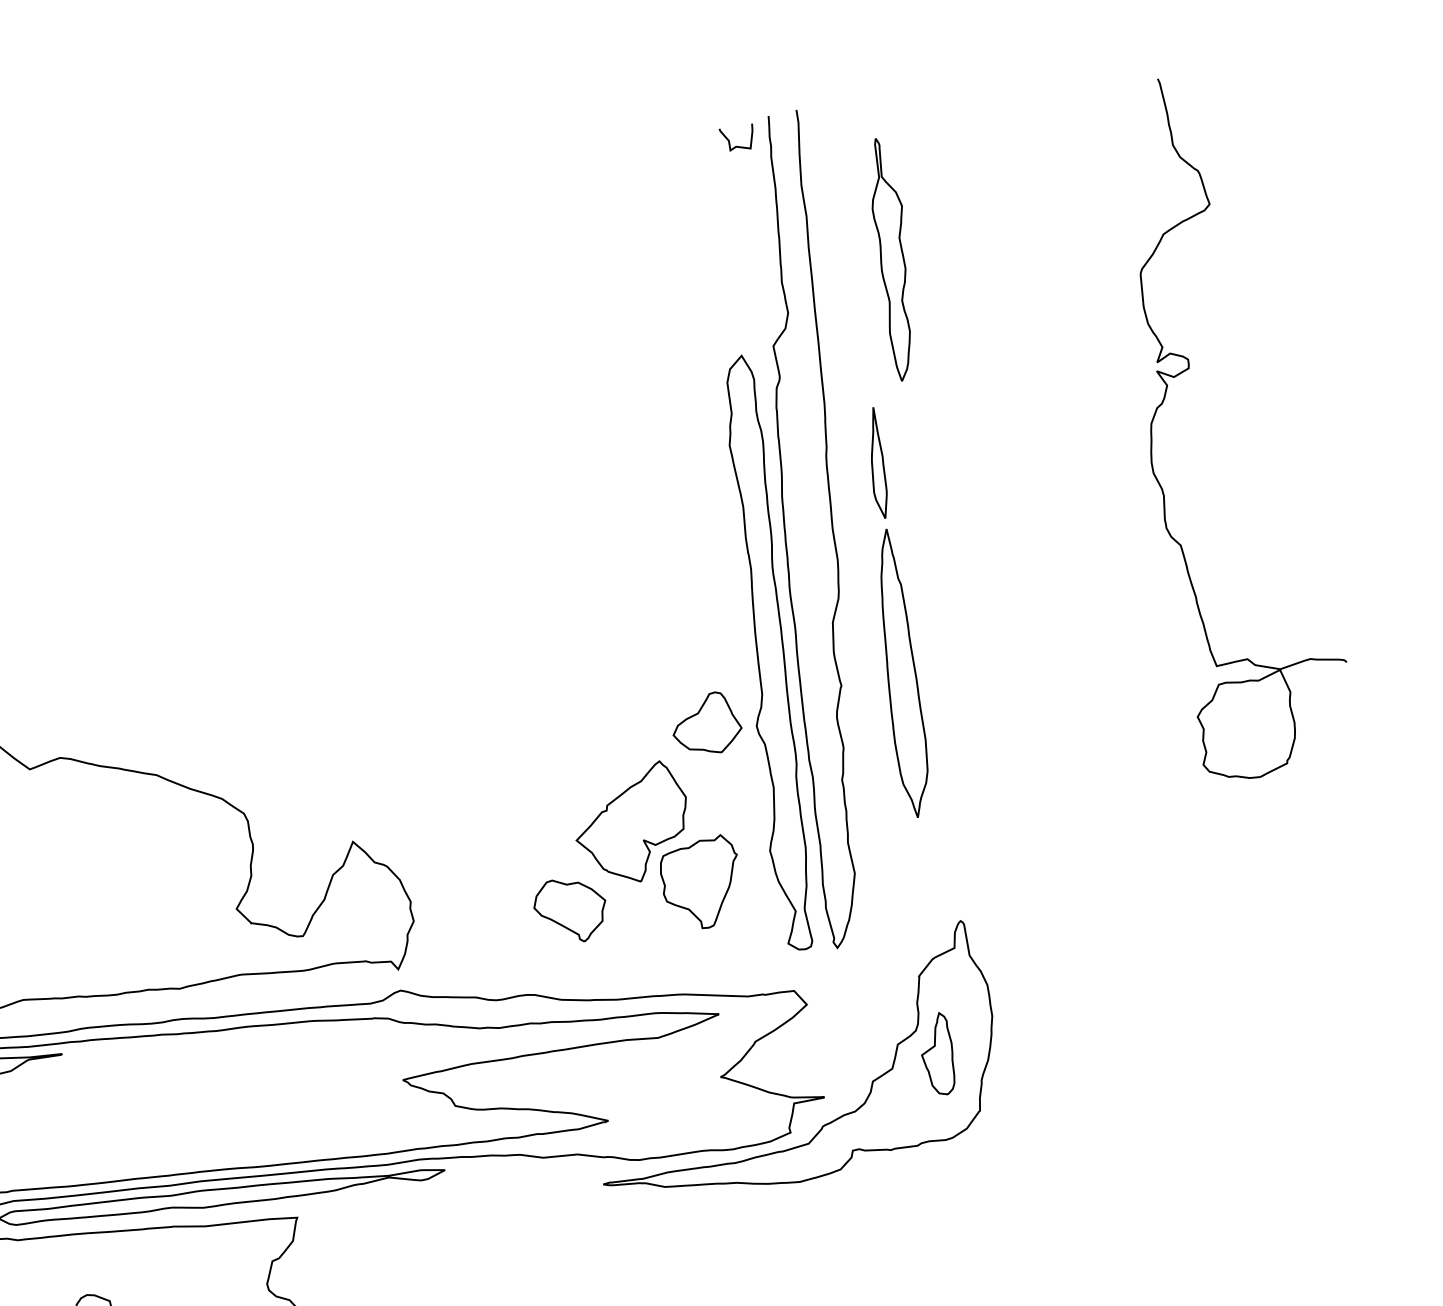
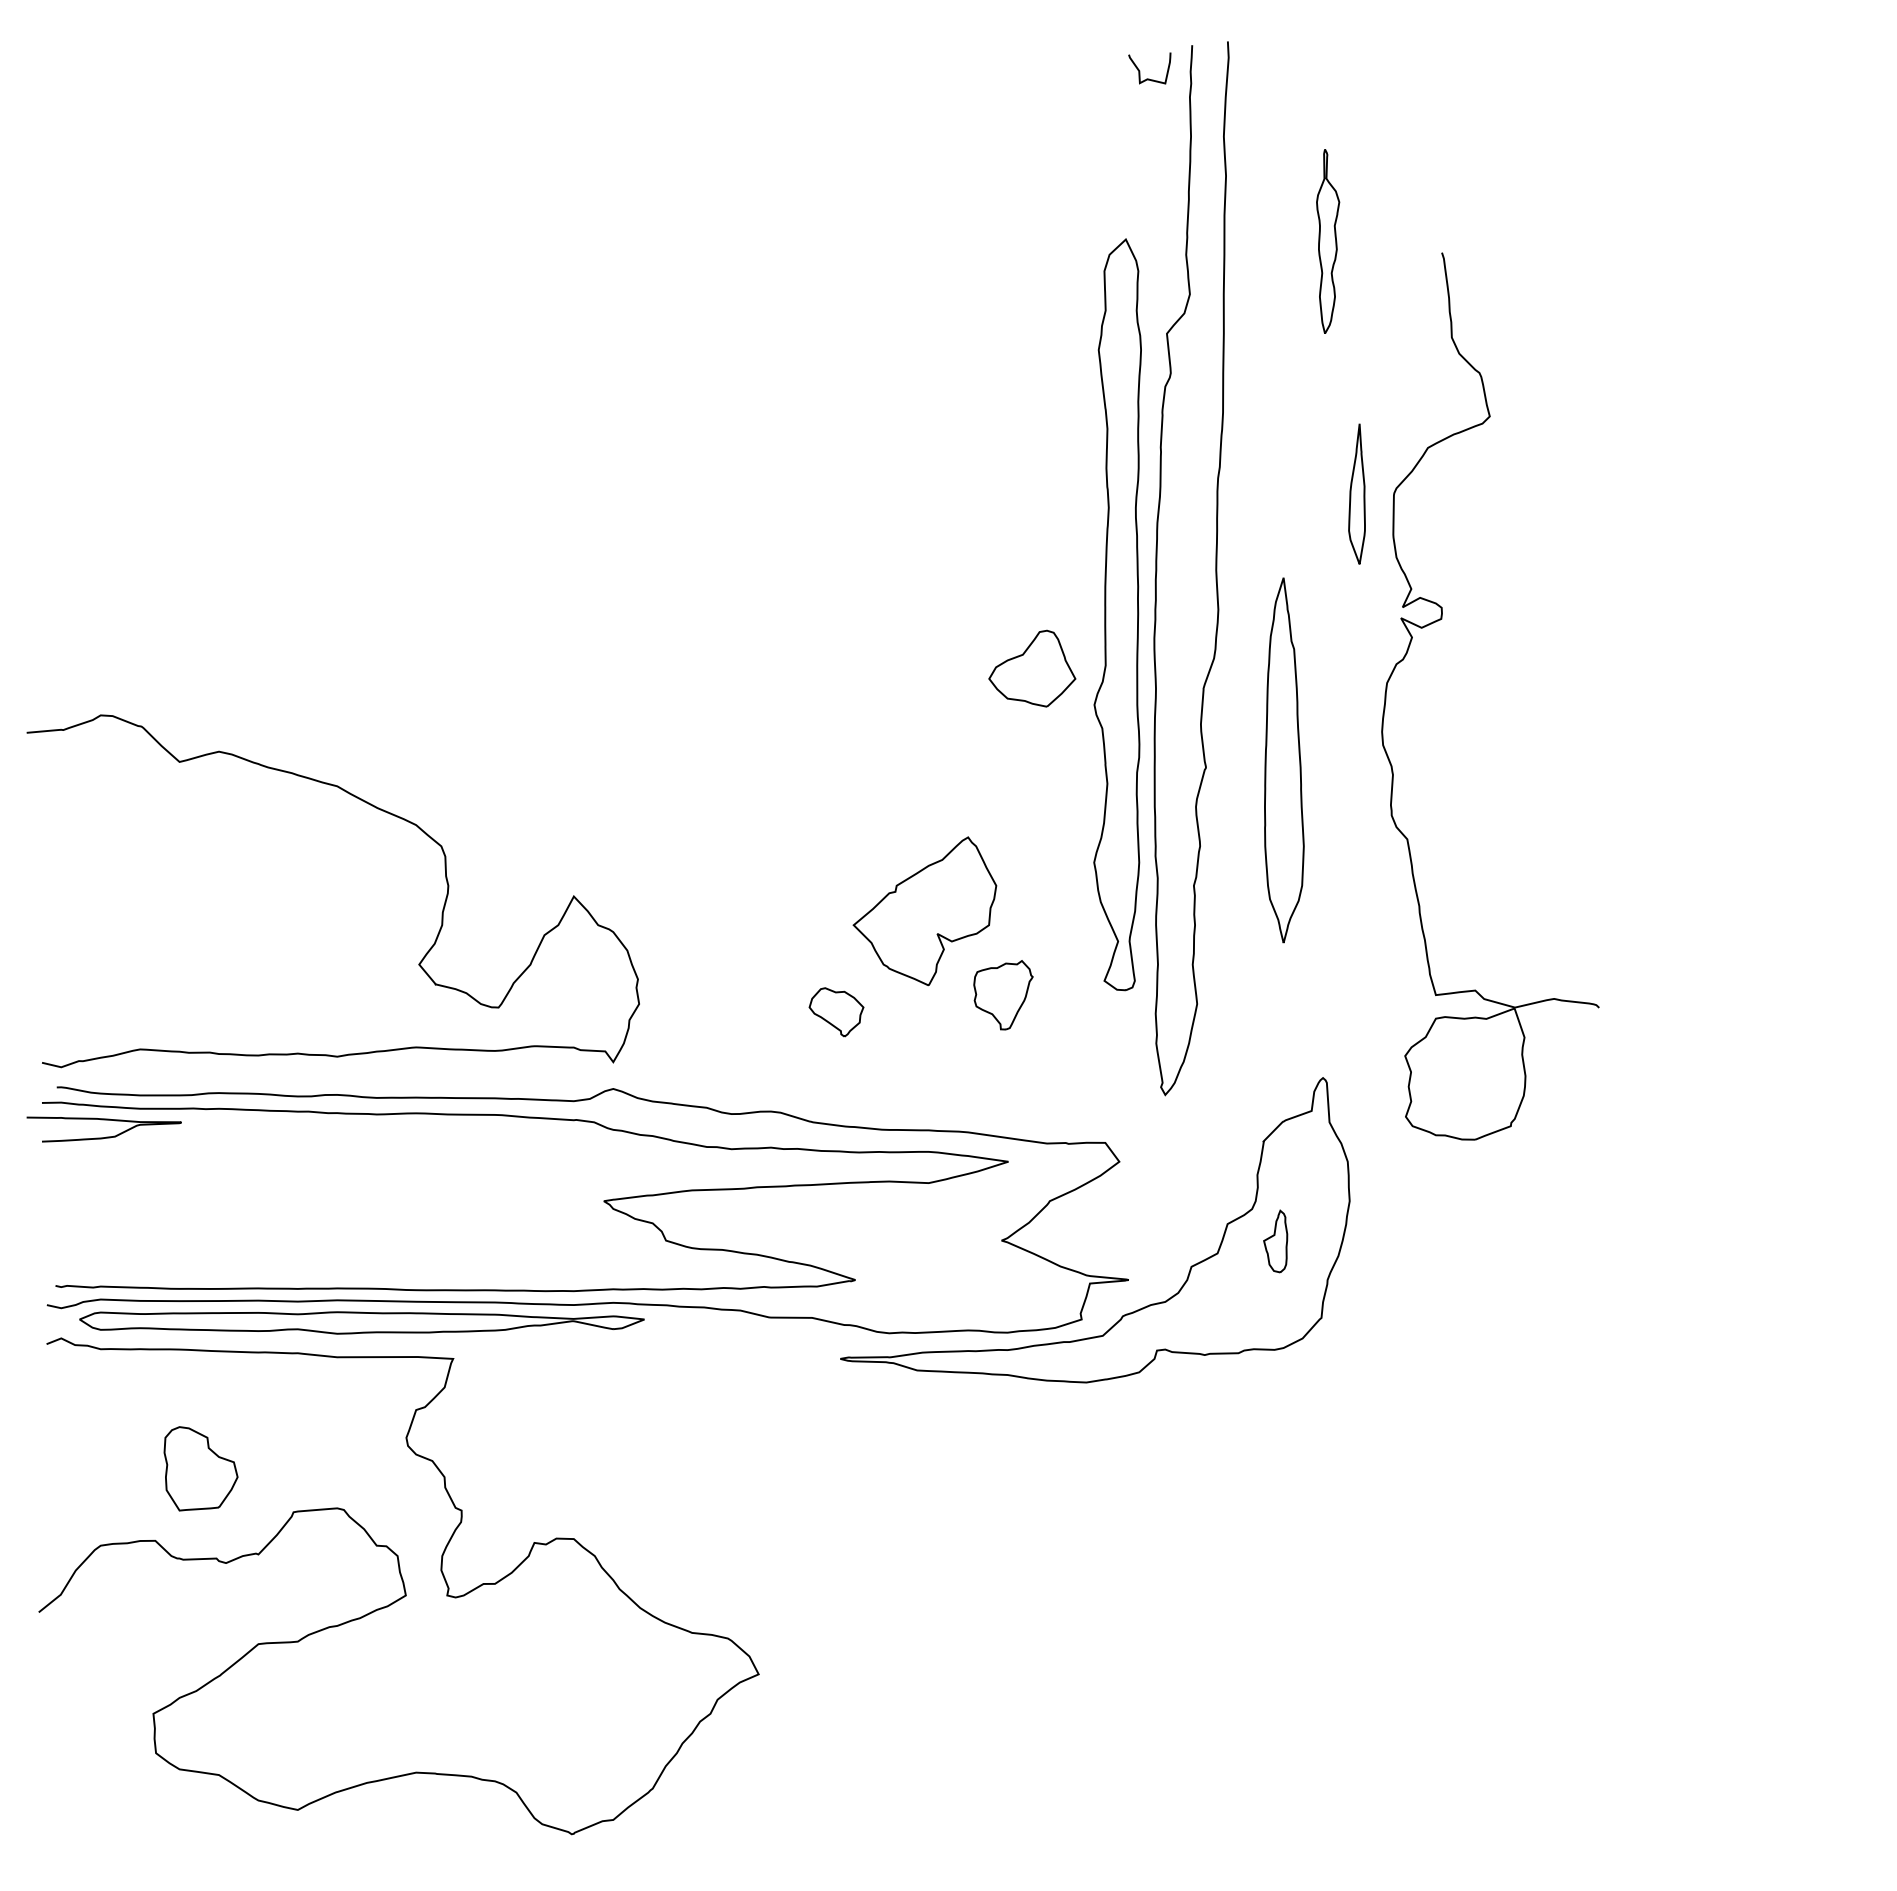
part: (892, 259) -> (1327, 241), size x0.6
part: (1189, 368) -> (1442, 619), moved
part: (876, 462) -> (1356, 493), moved
part: (767, 652) -> (1117, 614), moved
part: (706, 723) -> (1032, 668), moved
part: (701, 883) -> (1003, 995), size x0.6
part: (570, 911) -> (836, 1012), size x0.6
part: (937, 1054) -> (1275, 1241), size x0.6

